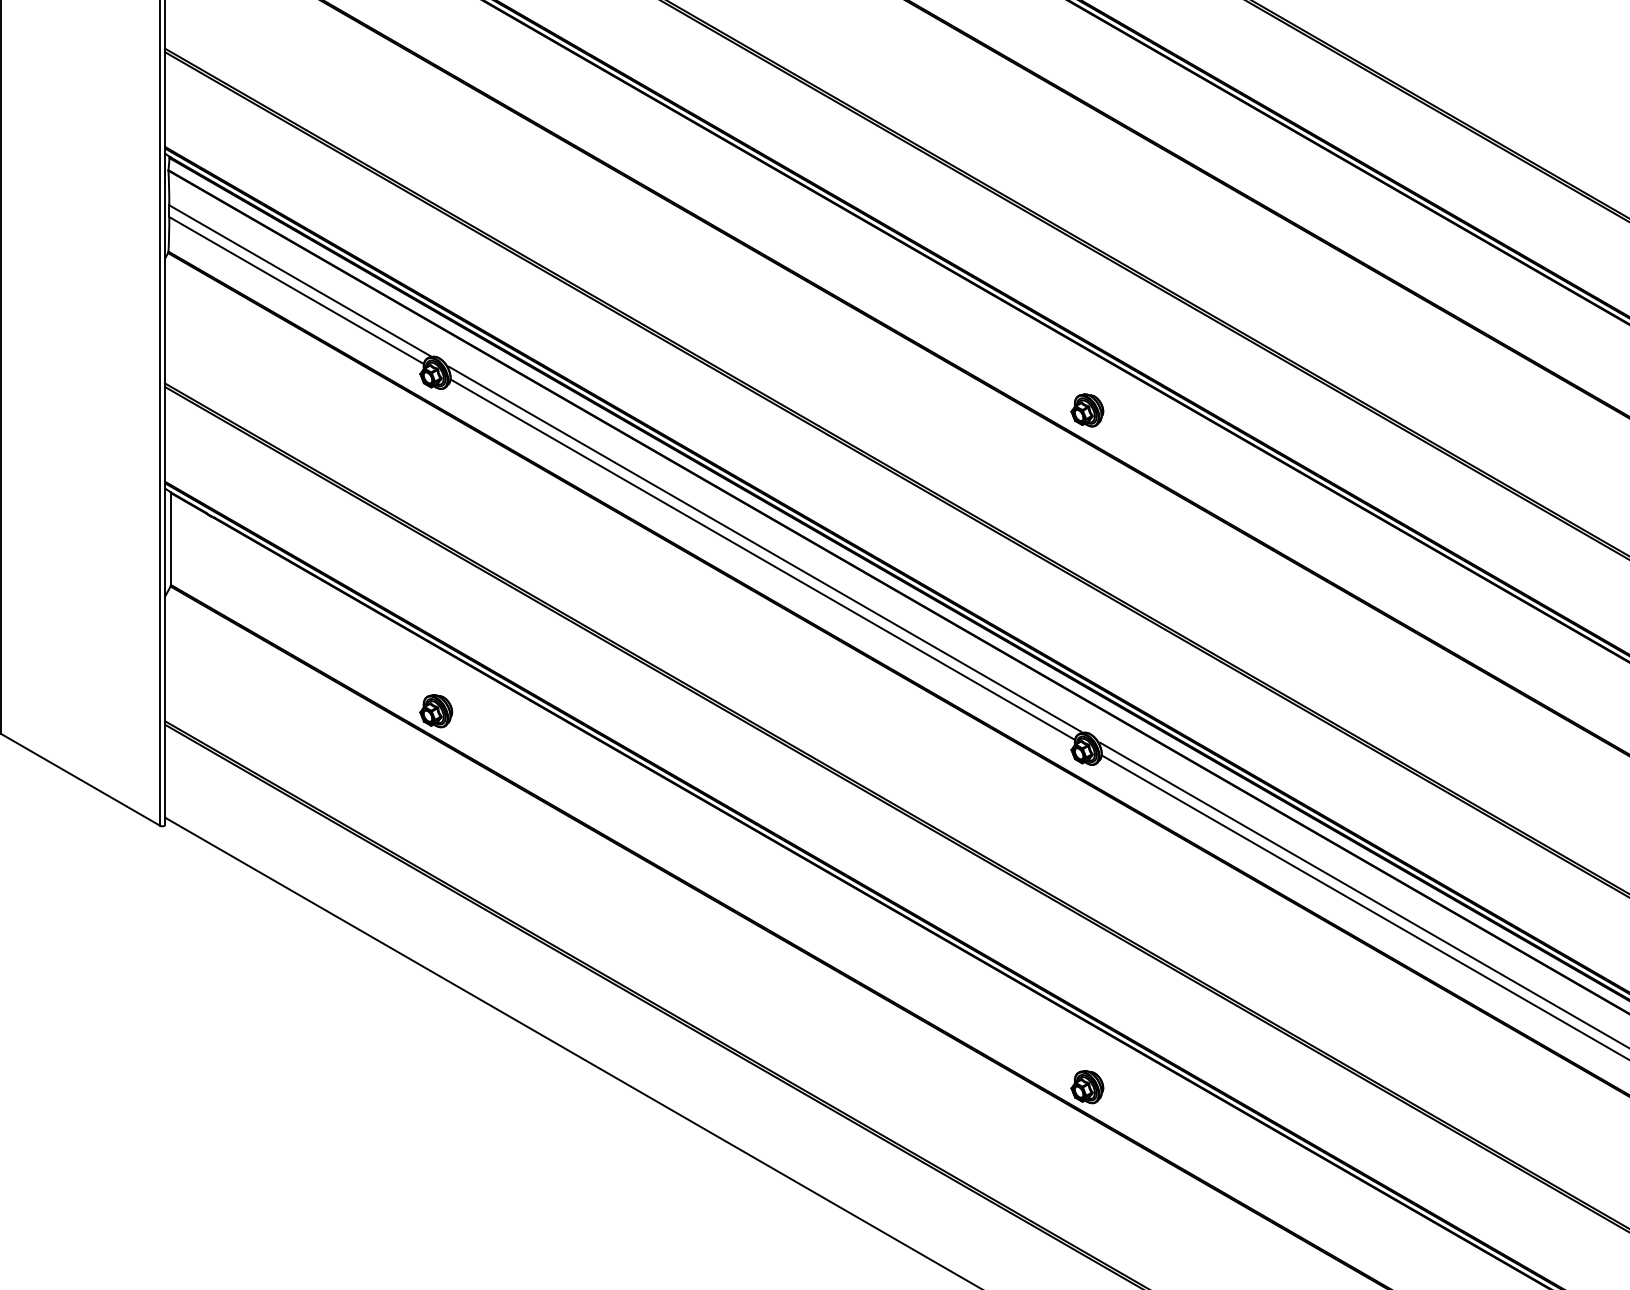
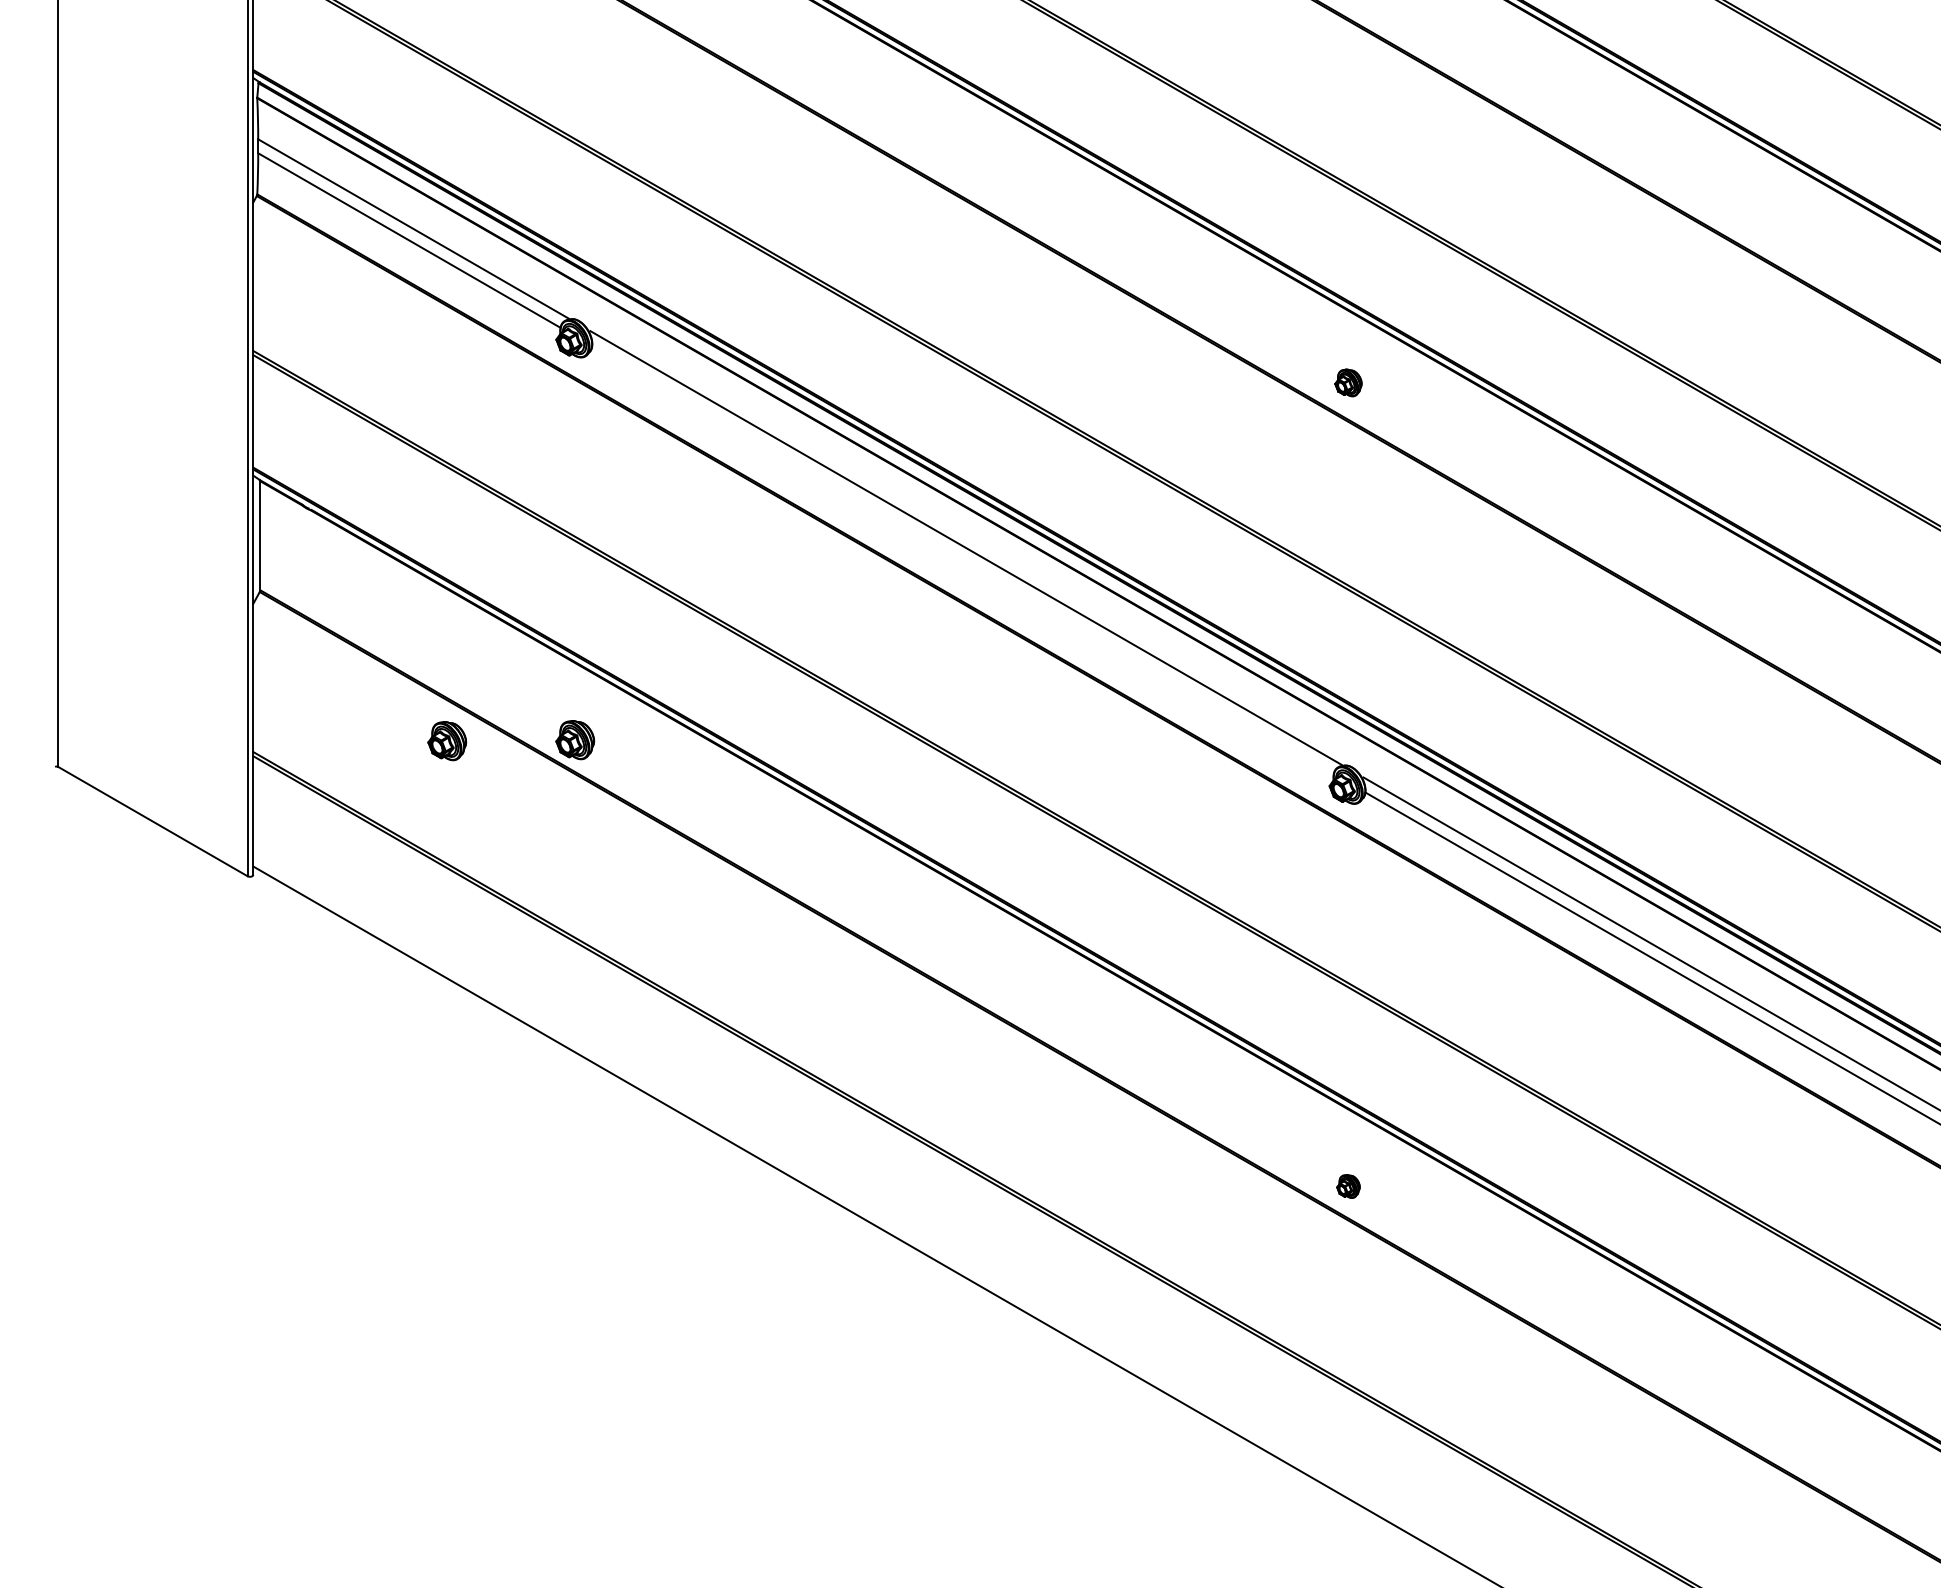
part: (1087, 410) -> (1348, 382), size x0.7
line: (762, 559) -> (962, 560), removed
part: (328, 712) -> (447, 741), added
part: (1087, 1087) -> (1348, 1186), size x0.6

